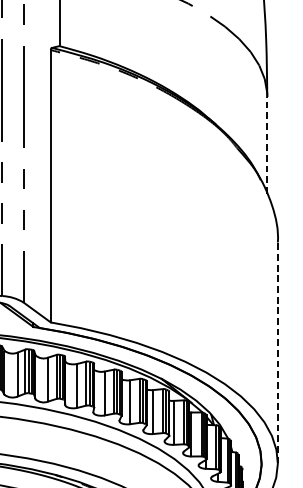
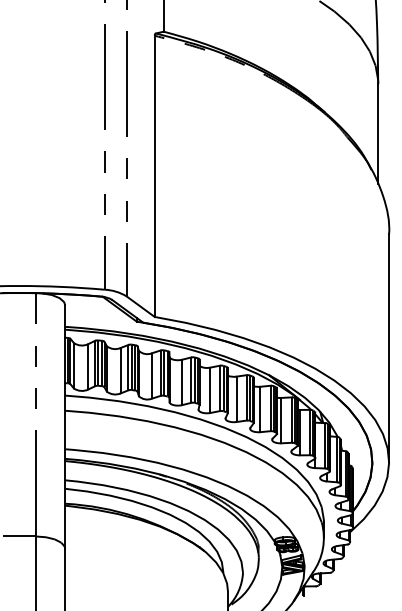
line: (267, 145) -> (378, 134), dashed -> solid
line: (278, 353) -> (389, 348), dashed -> solid

